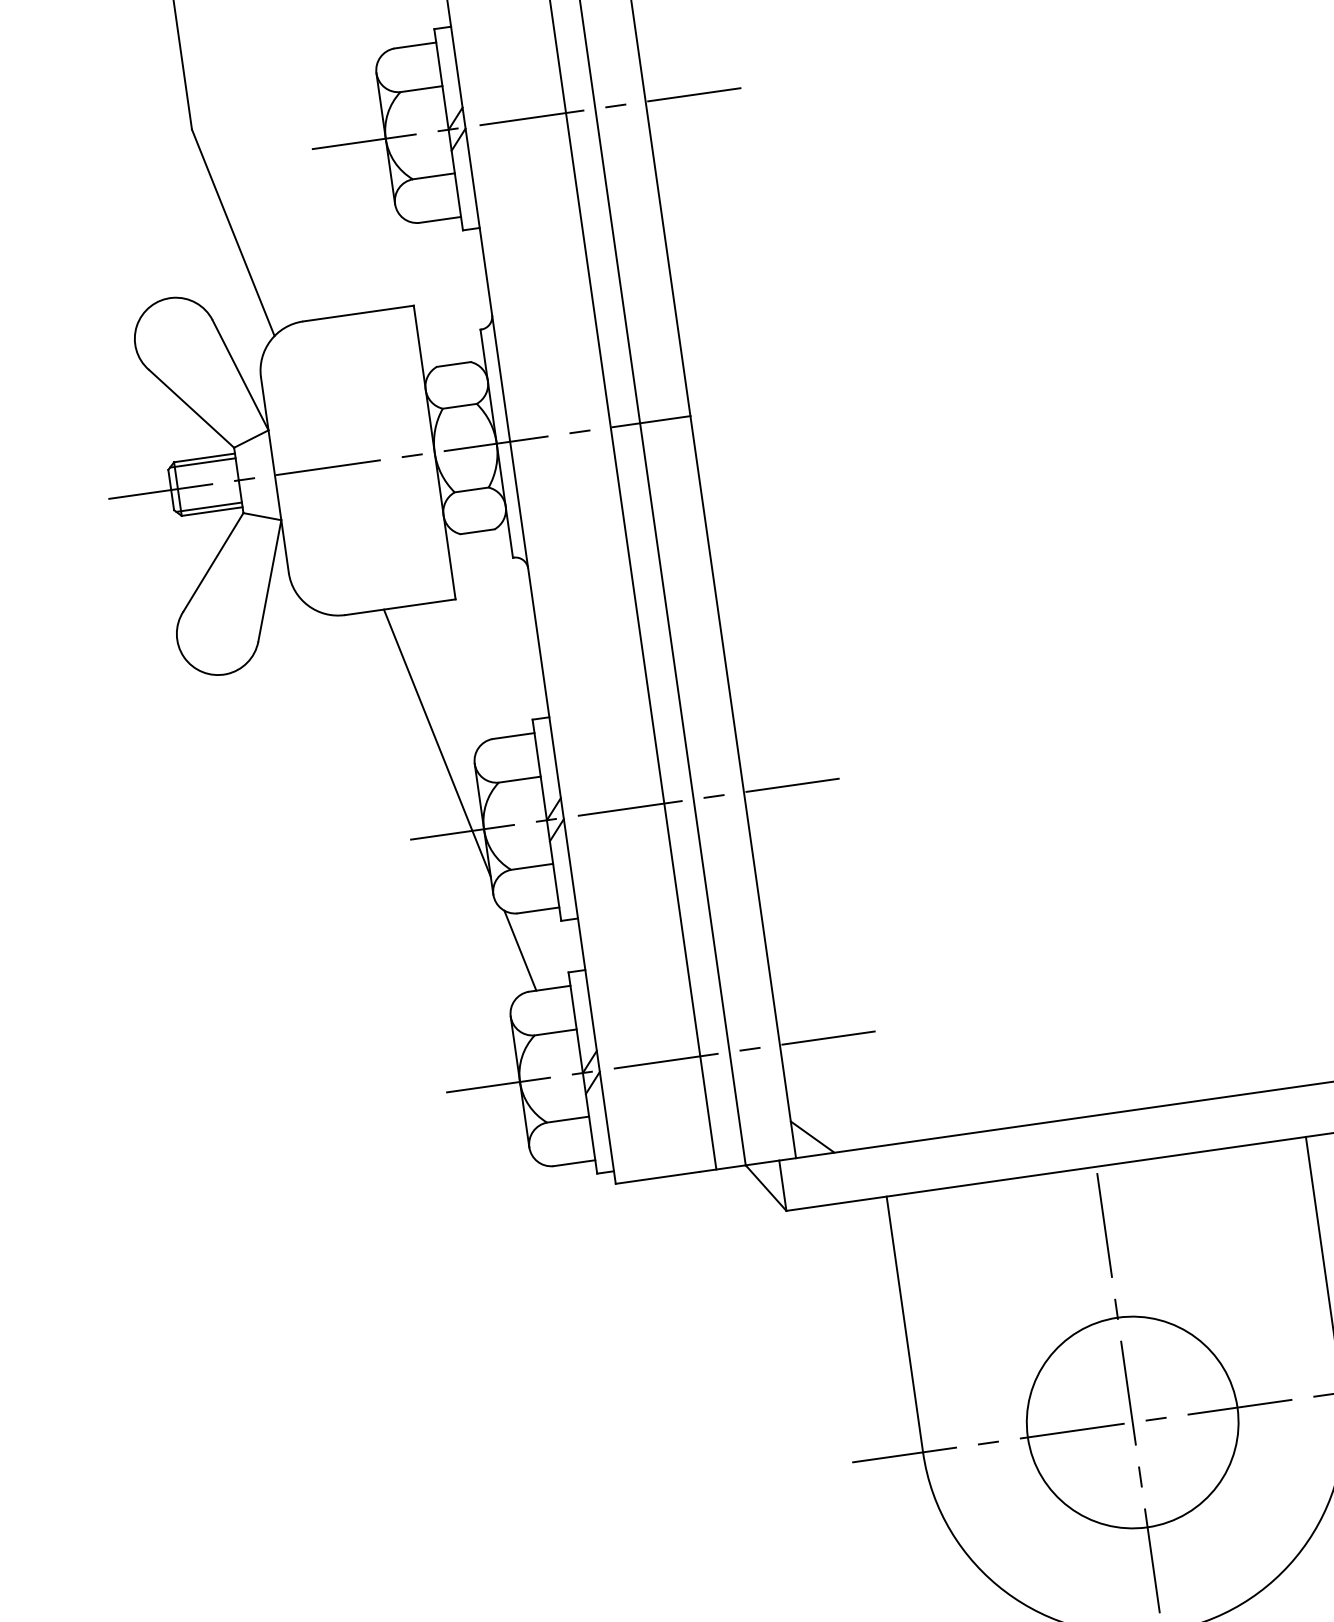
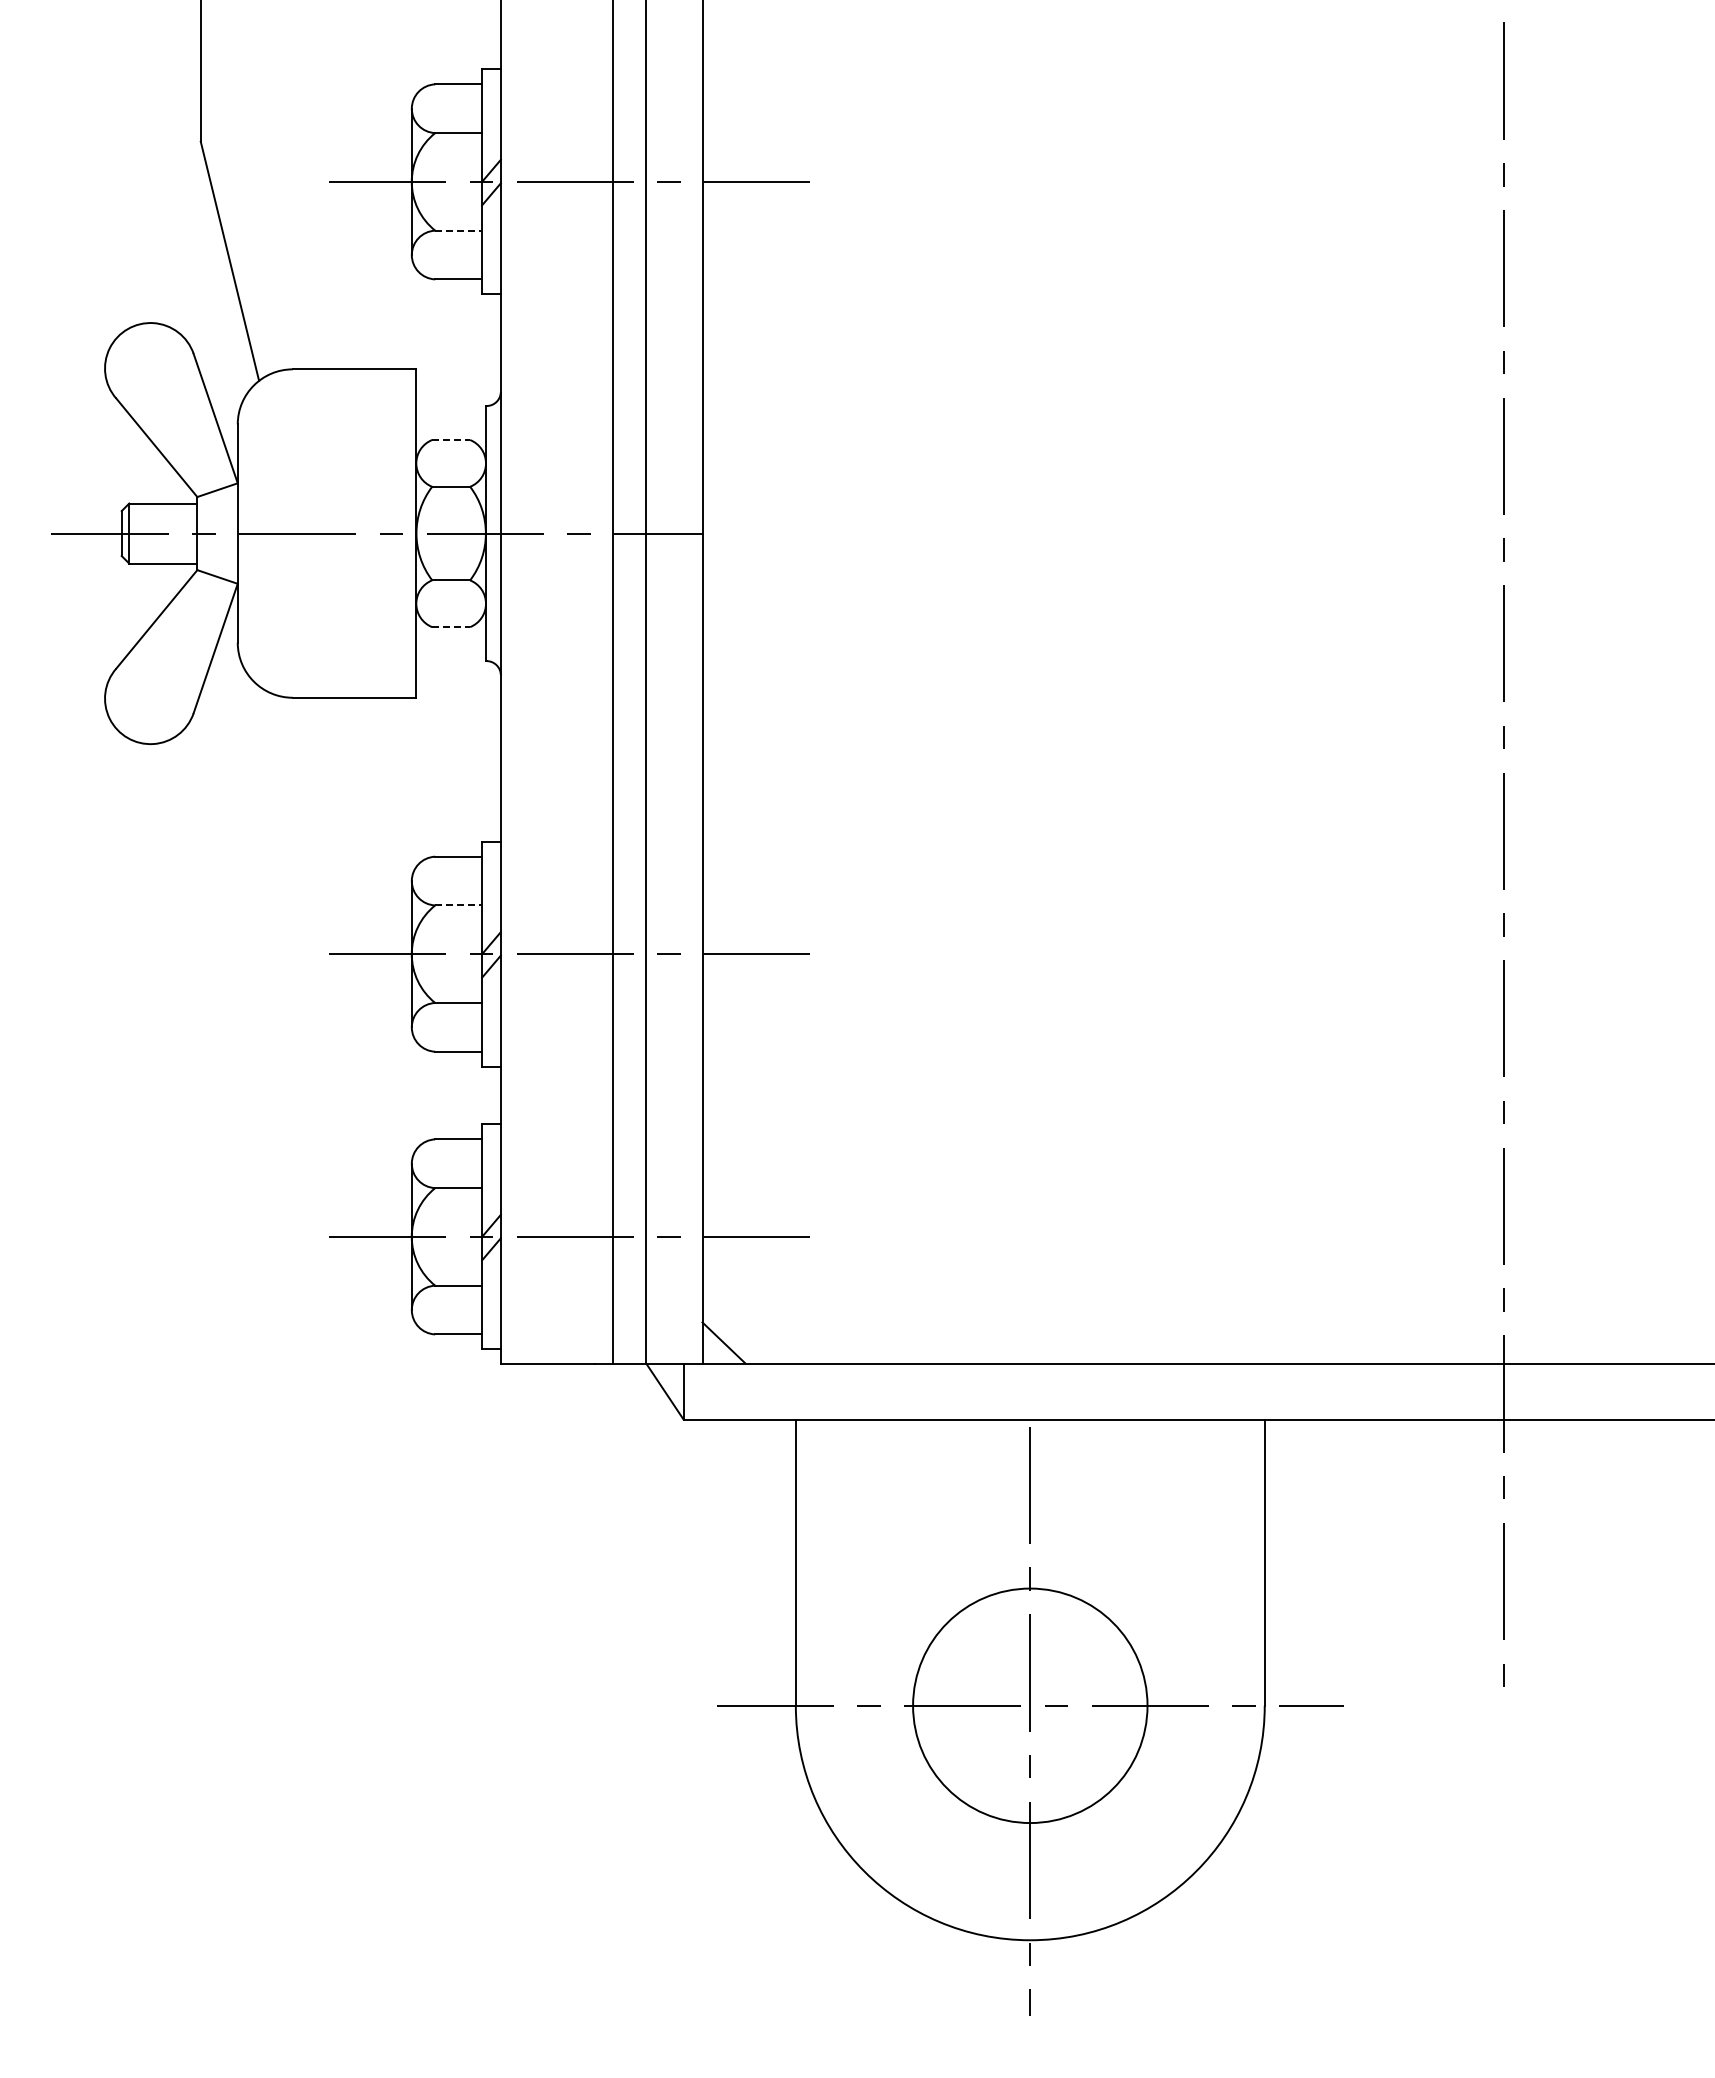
line: (434, 176) -> (459, 230), solid -> dashed
line: (454, 364) -> (451, 440), solid -> dashed
line: (202, 462) -> (160, 508), removed
line: (209, 507) -> (160, 558), removed
line: (477, 532) -> (451, 627), solid -> dashed
line: (436, 743) -> (373, 852), removed
line: (520, 779) -> (459, 905), solid -> dashed
line: (520, 950) -> (432, 1092), removed

